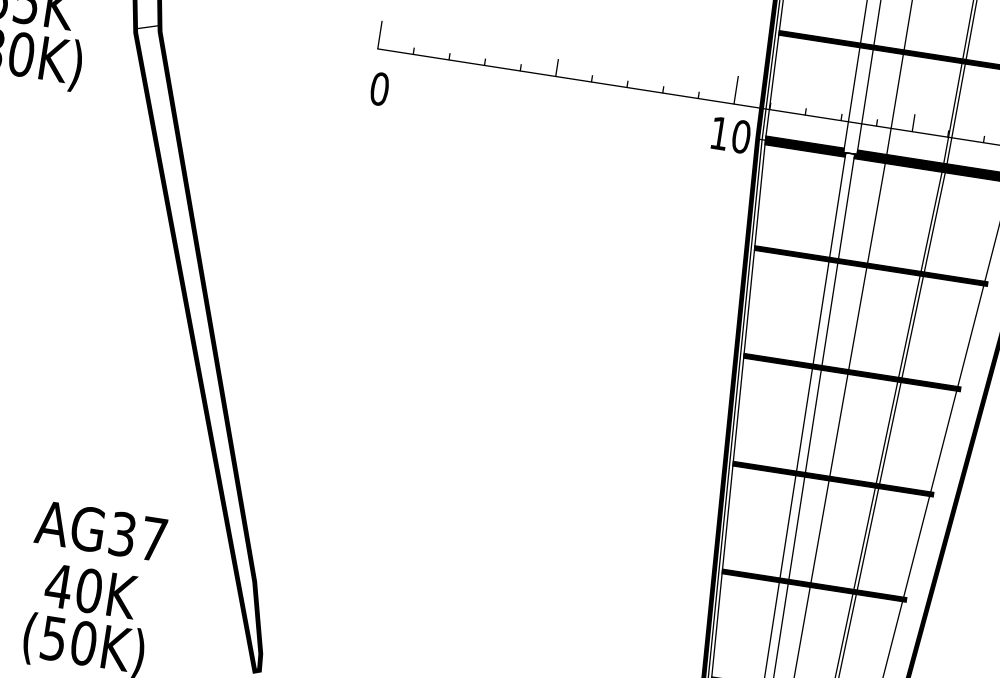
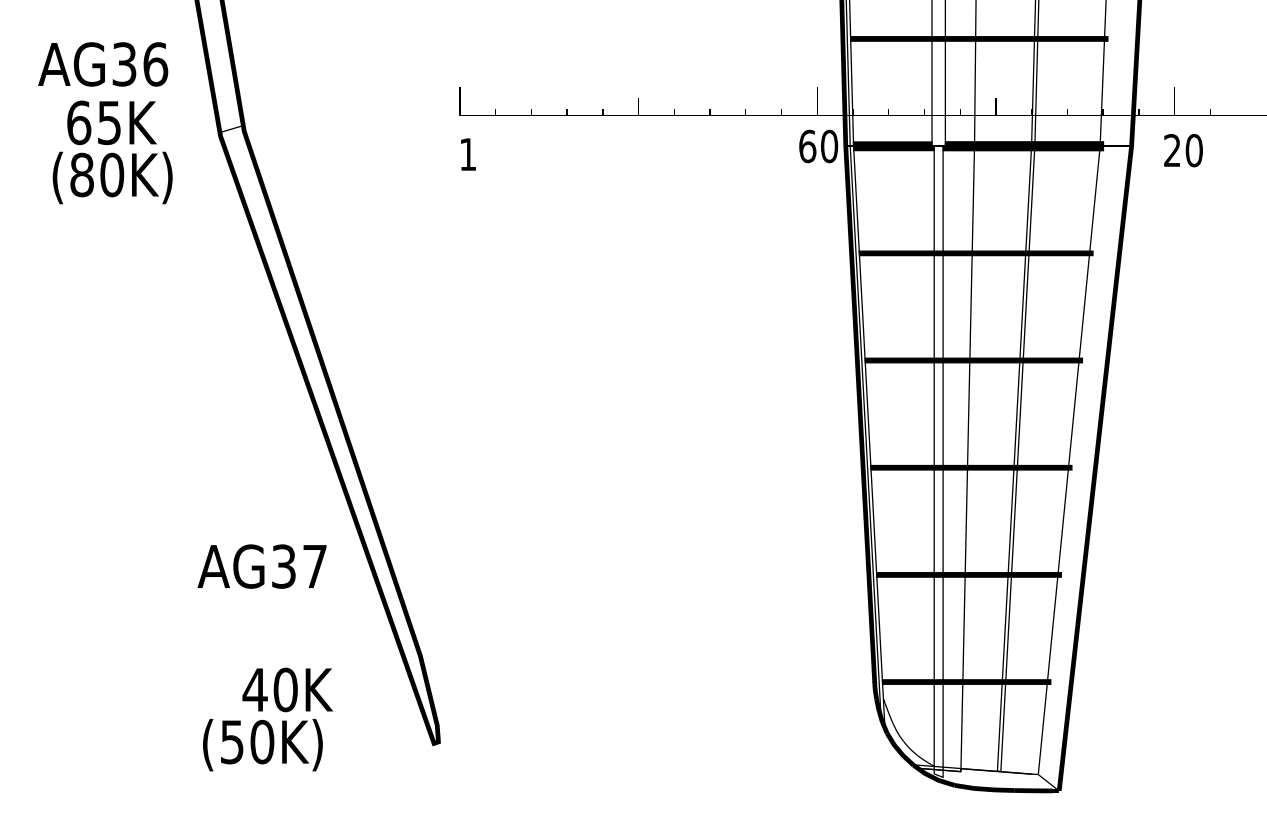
text: (379, 88) -> (467, 154), 0 -> 1
text: (719, 133) -> (807, 146), 10 -> 60
text: (100, 530) -> (261, 566), moved
text: (91, 590) -> (287, 689), moved

